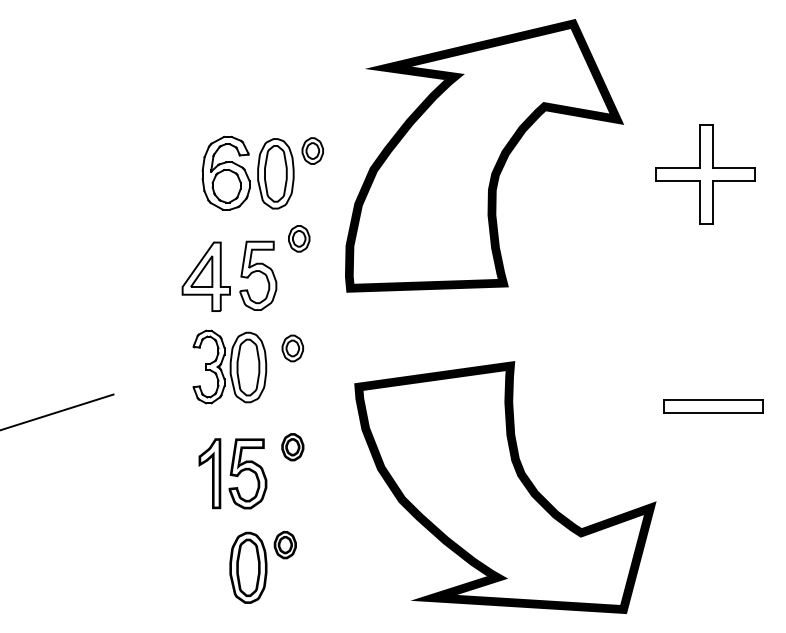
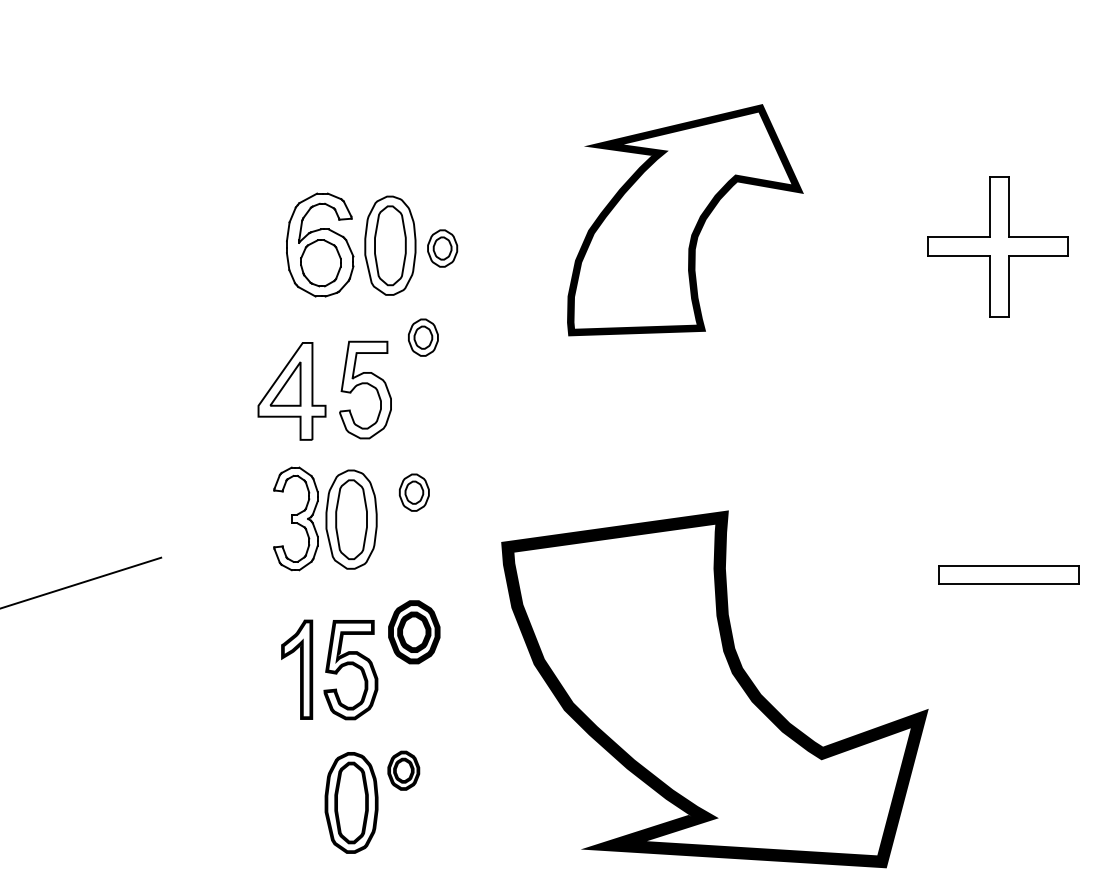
part: (312, 151) -> (442, 248), moved
part: (484, 155) -> (685, 219), size x0.6
part: (292, 447) -> (414, 632), size x1.6

